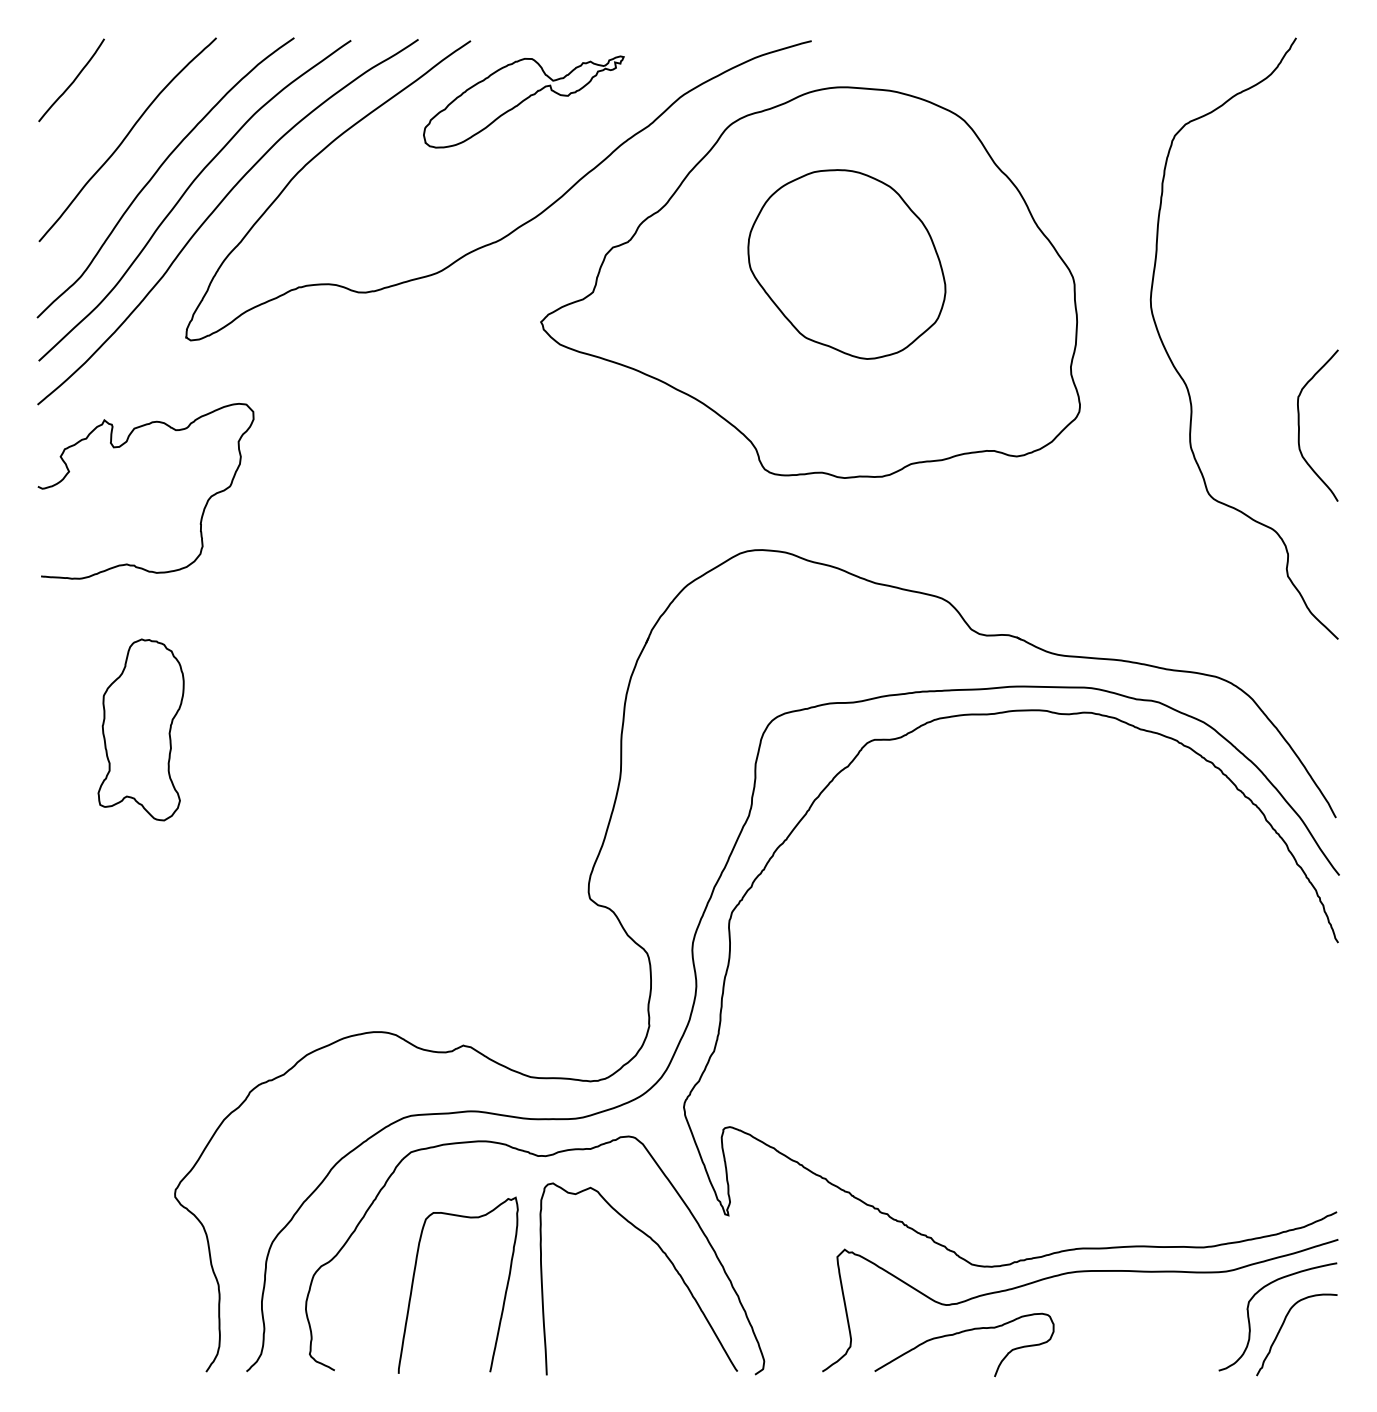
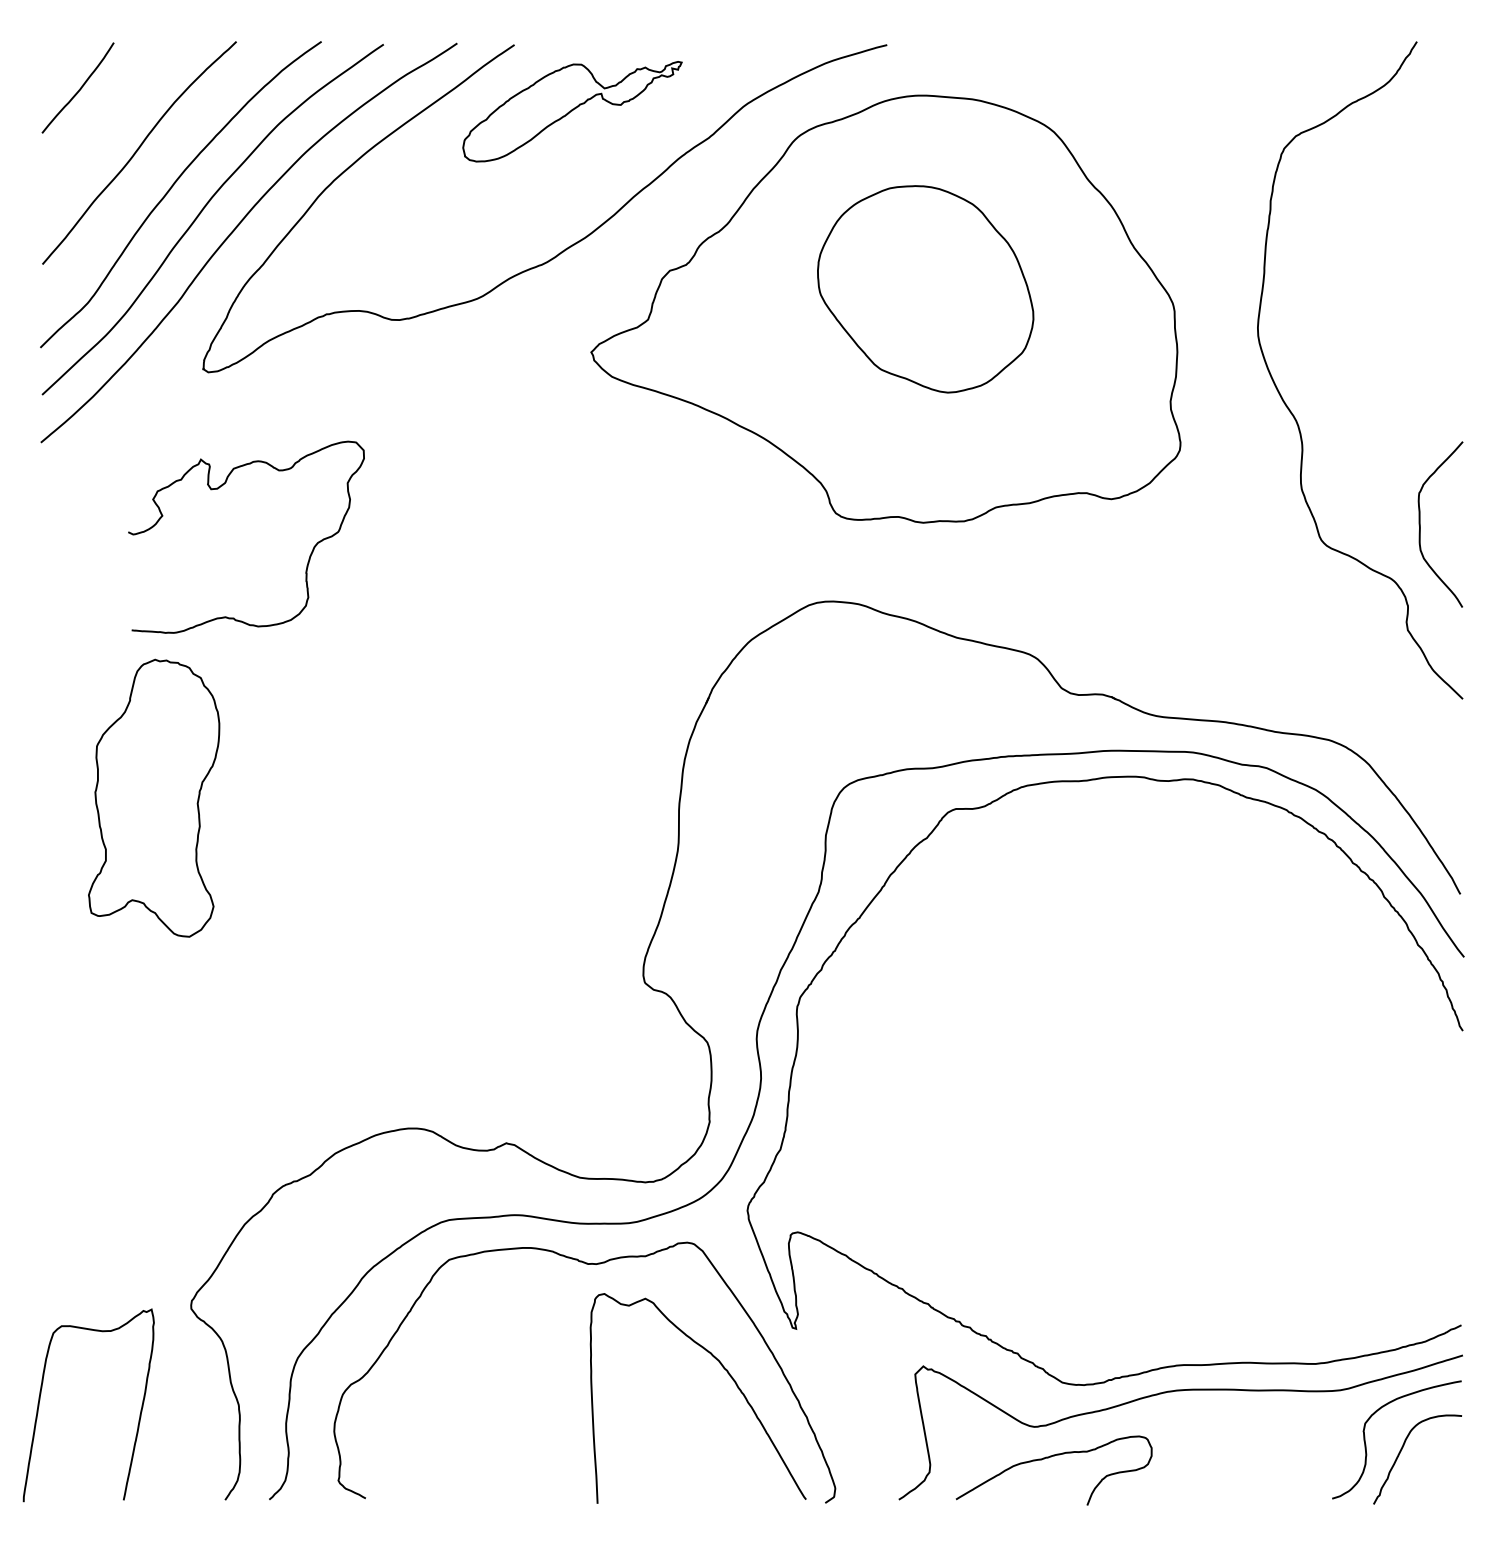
curve: (1299, 425) -> (1420, 524), moved
curve: (120, 447) -> (218, 489), moved
part: (140, 729) -> (153, 797), size x1.4
curve: (414, 1280) -> (40, 1400), moved

